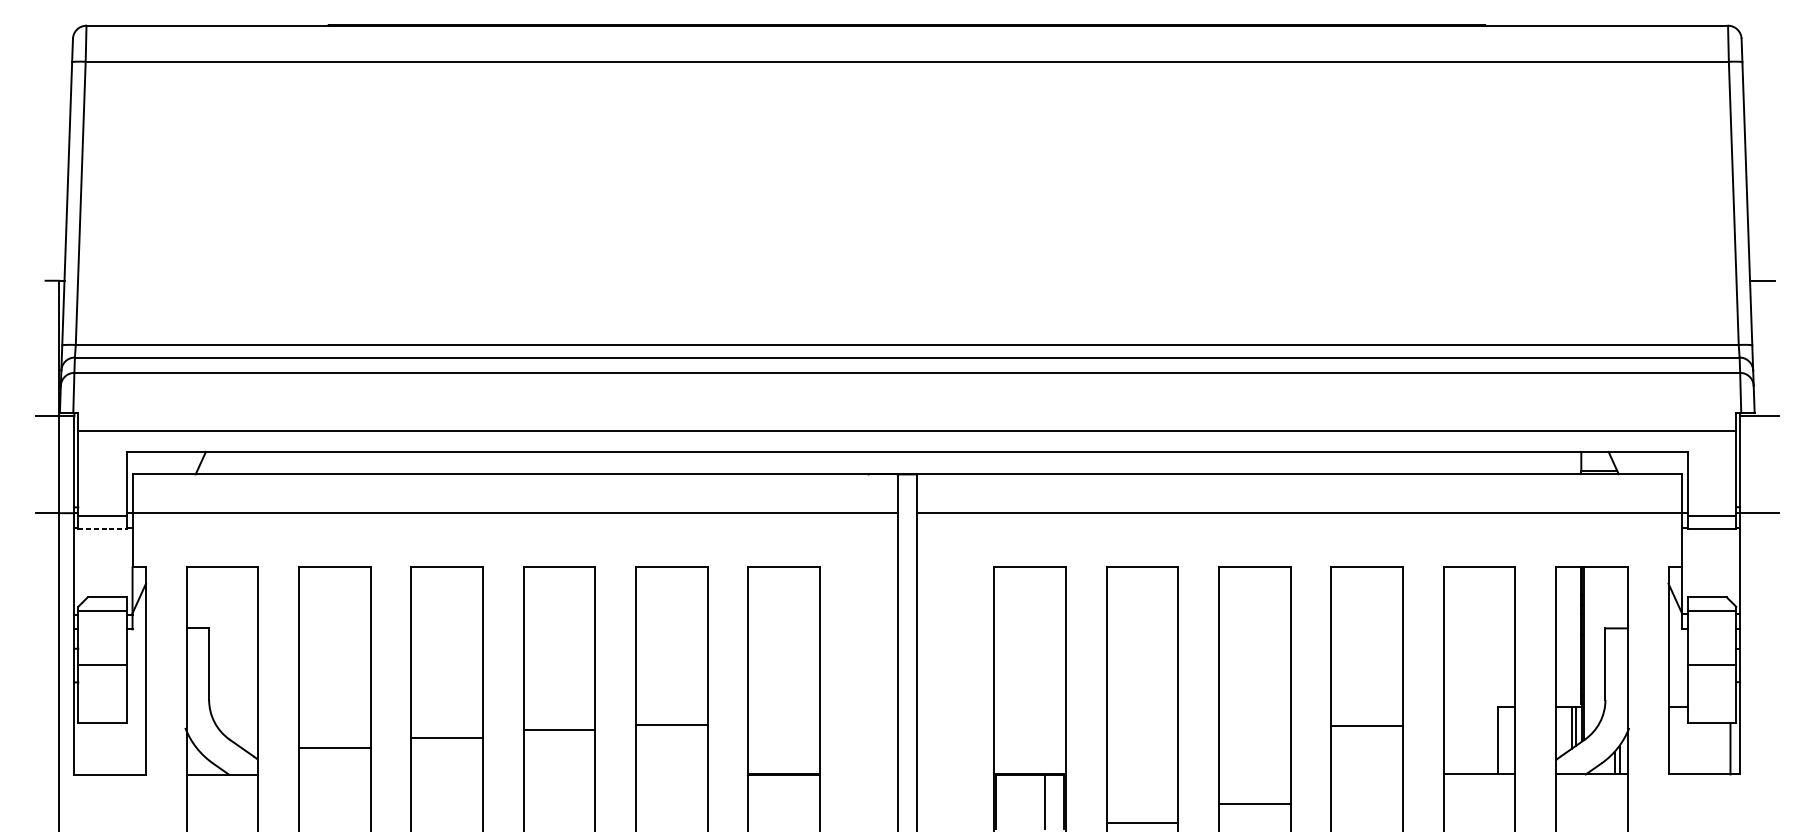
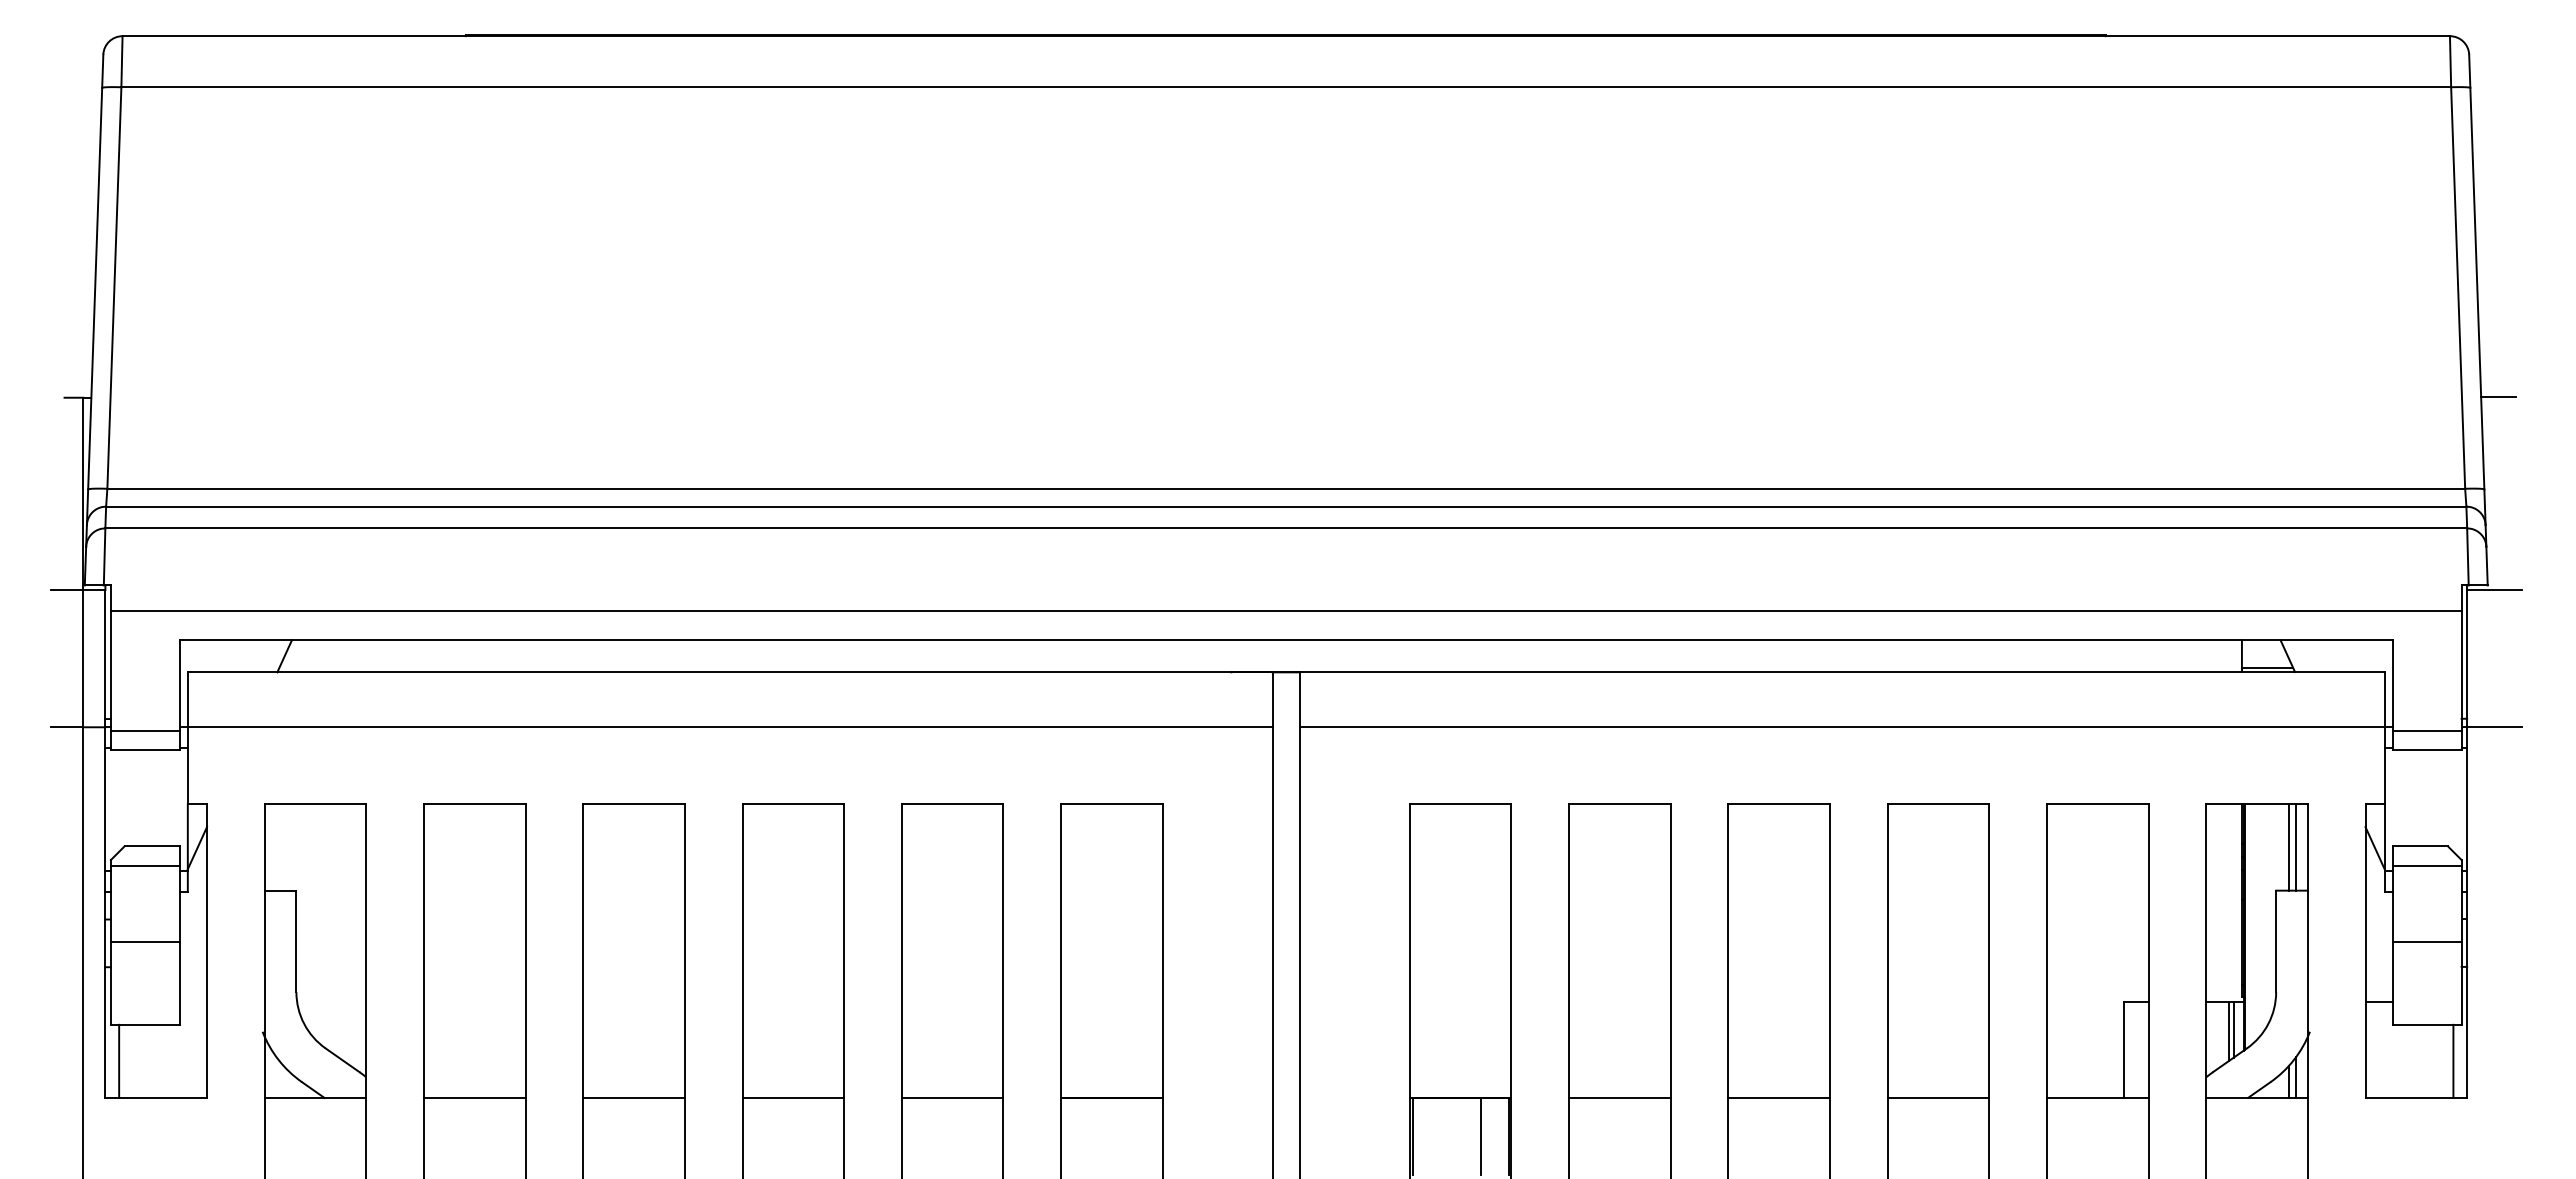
line: (102, 529) -> (145, 750), dashed -> solid
line: (1614, 597) -> (2289, 846), added
line: (1619, 597) -> (2296, 846), added
line: (671, 725) -> (952, 1098), moved
line: (1367, 726) -> (1938, 1097), moved
line: (559, 729) -> (793, 1098), moved
line: (446, 738) -> (633, 1098), moved
line: (84, 748) -> (119, 1061), added
line: (334, 748) -> (474, 1098), moved
line: (1255, 803) -> (1779, 1097), moved
line: (1142, 822) -> (1619, 1097), moved

